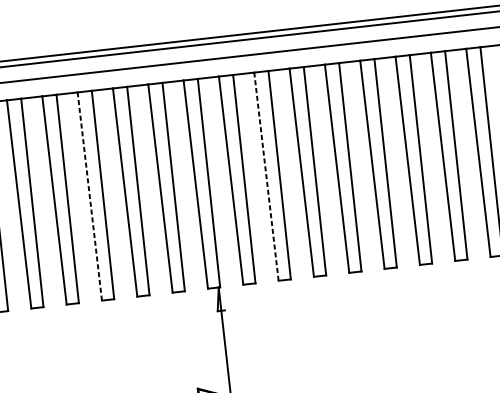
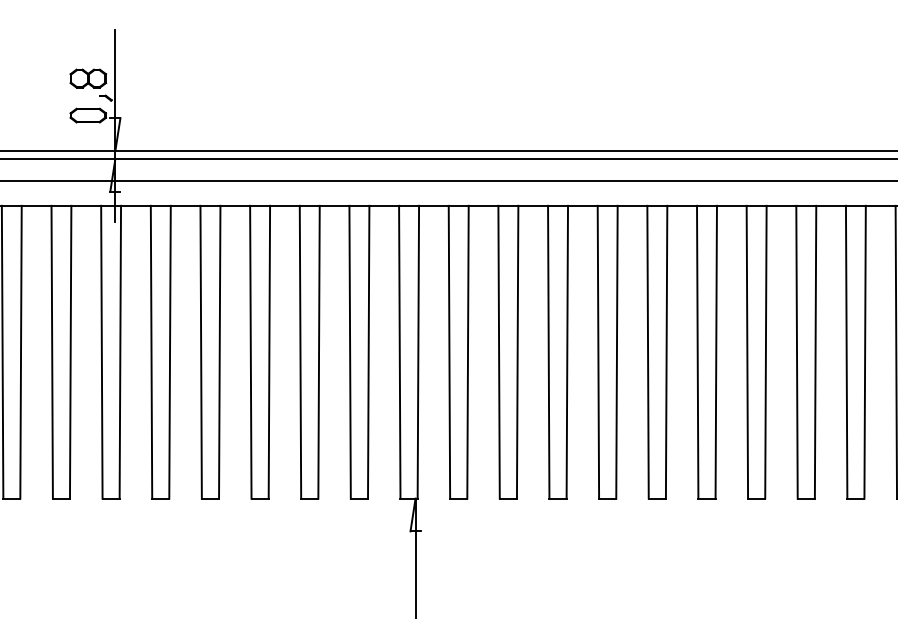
line: (266, 176) -> (499, 351), dashed -> solid
line: (89, 196) -> (250, 351), dashed -> solid

